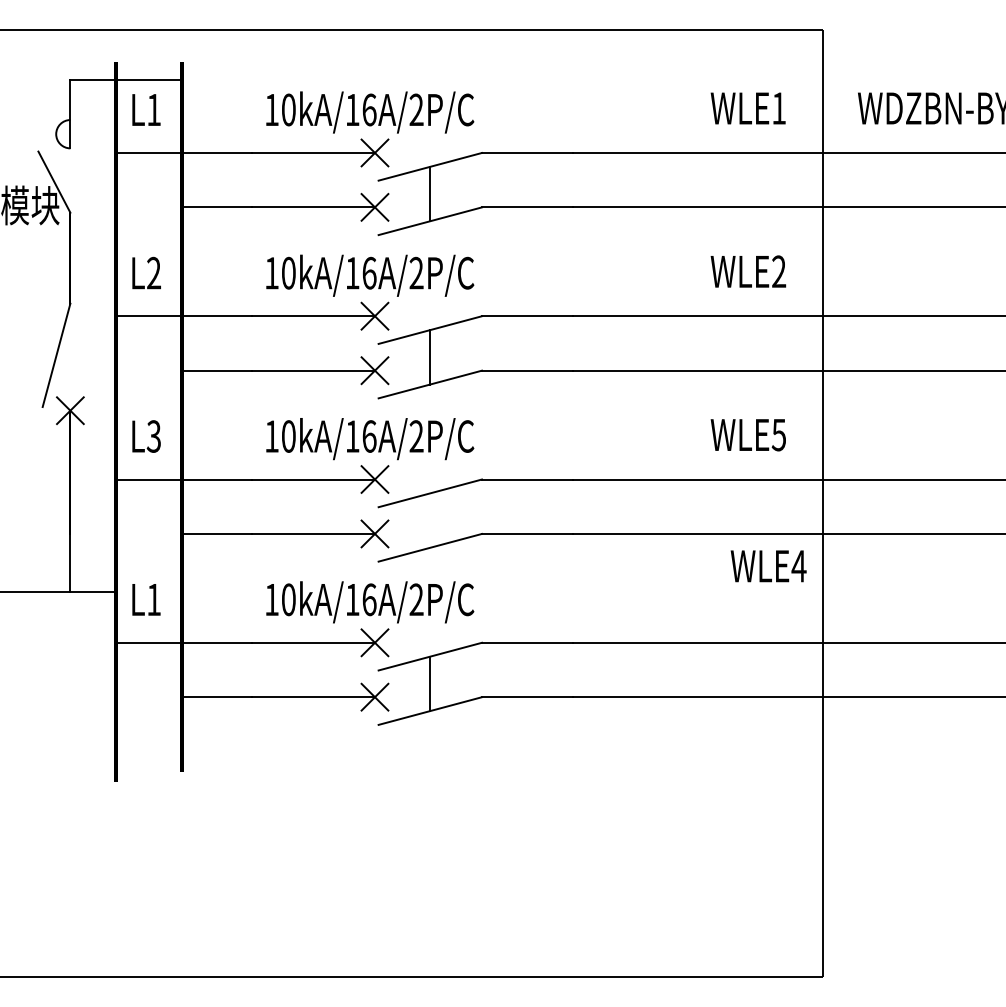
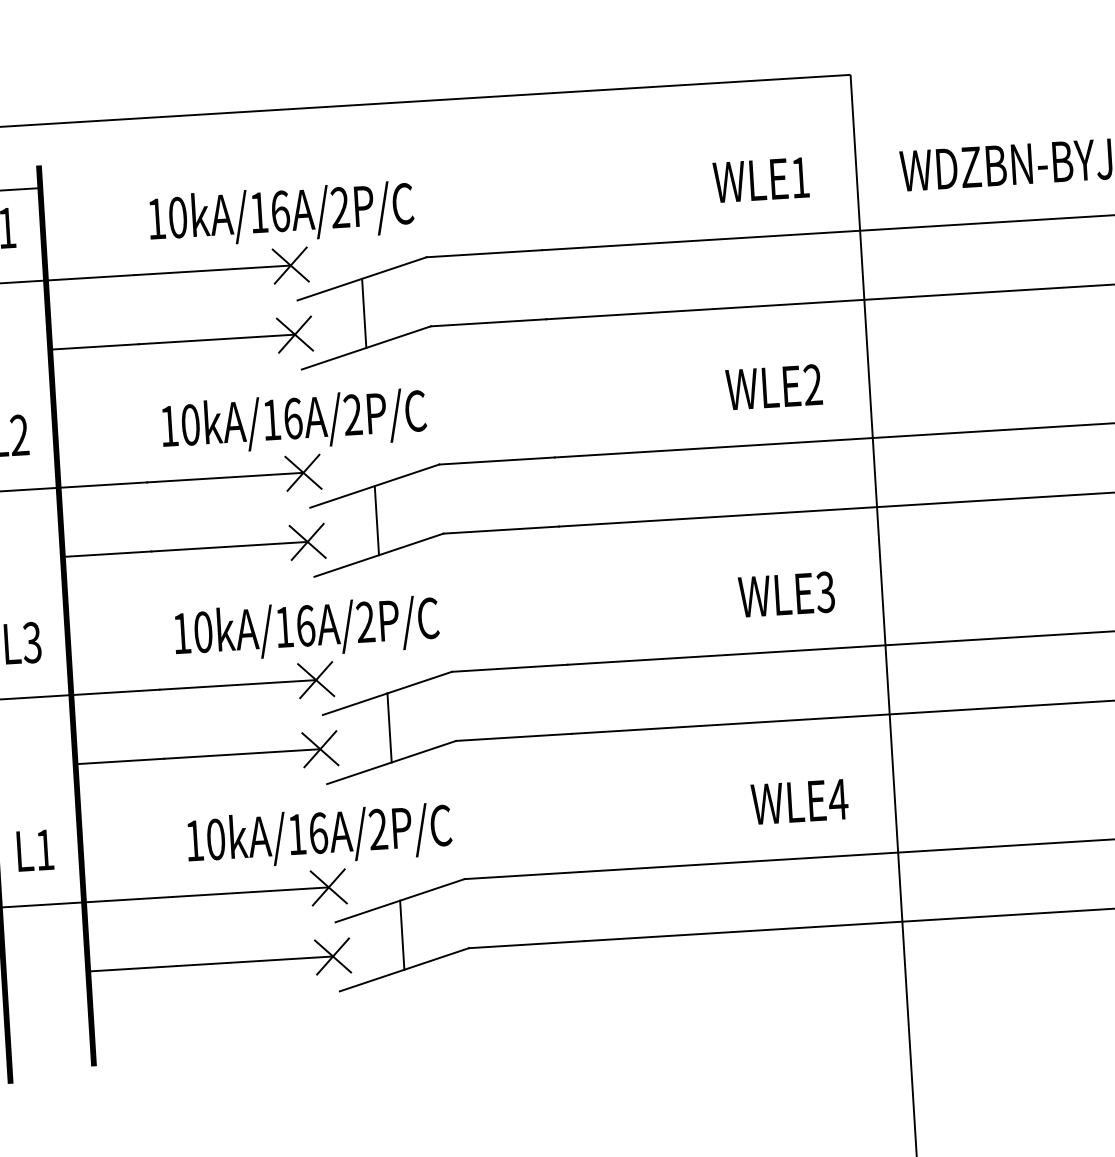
text: (778, 434) -> (824, 591), WLE5 -> WLE3
line: (430, 520) -> (389, 727), added
text: (768, 566) -> (799, 802), moved

